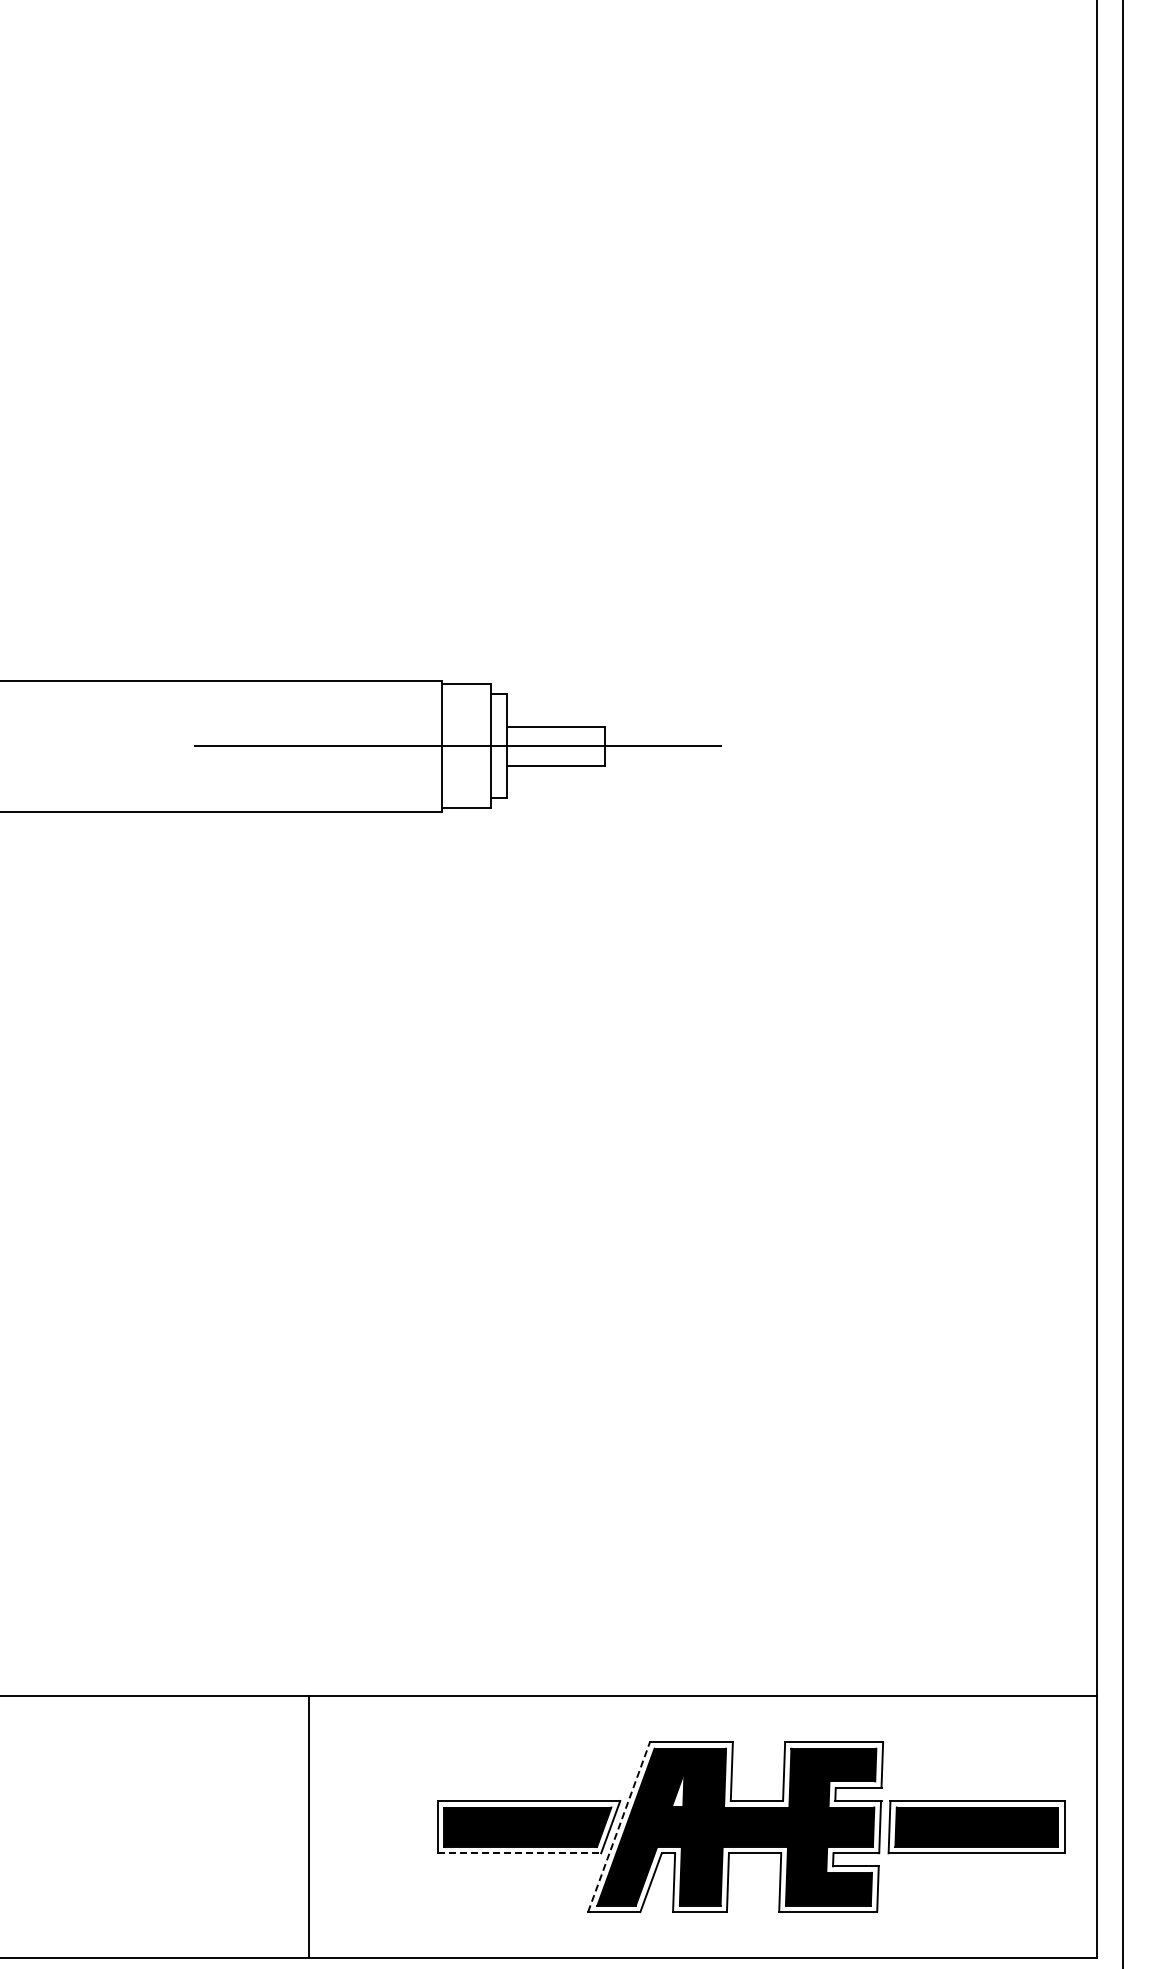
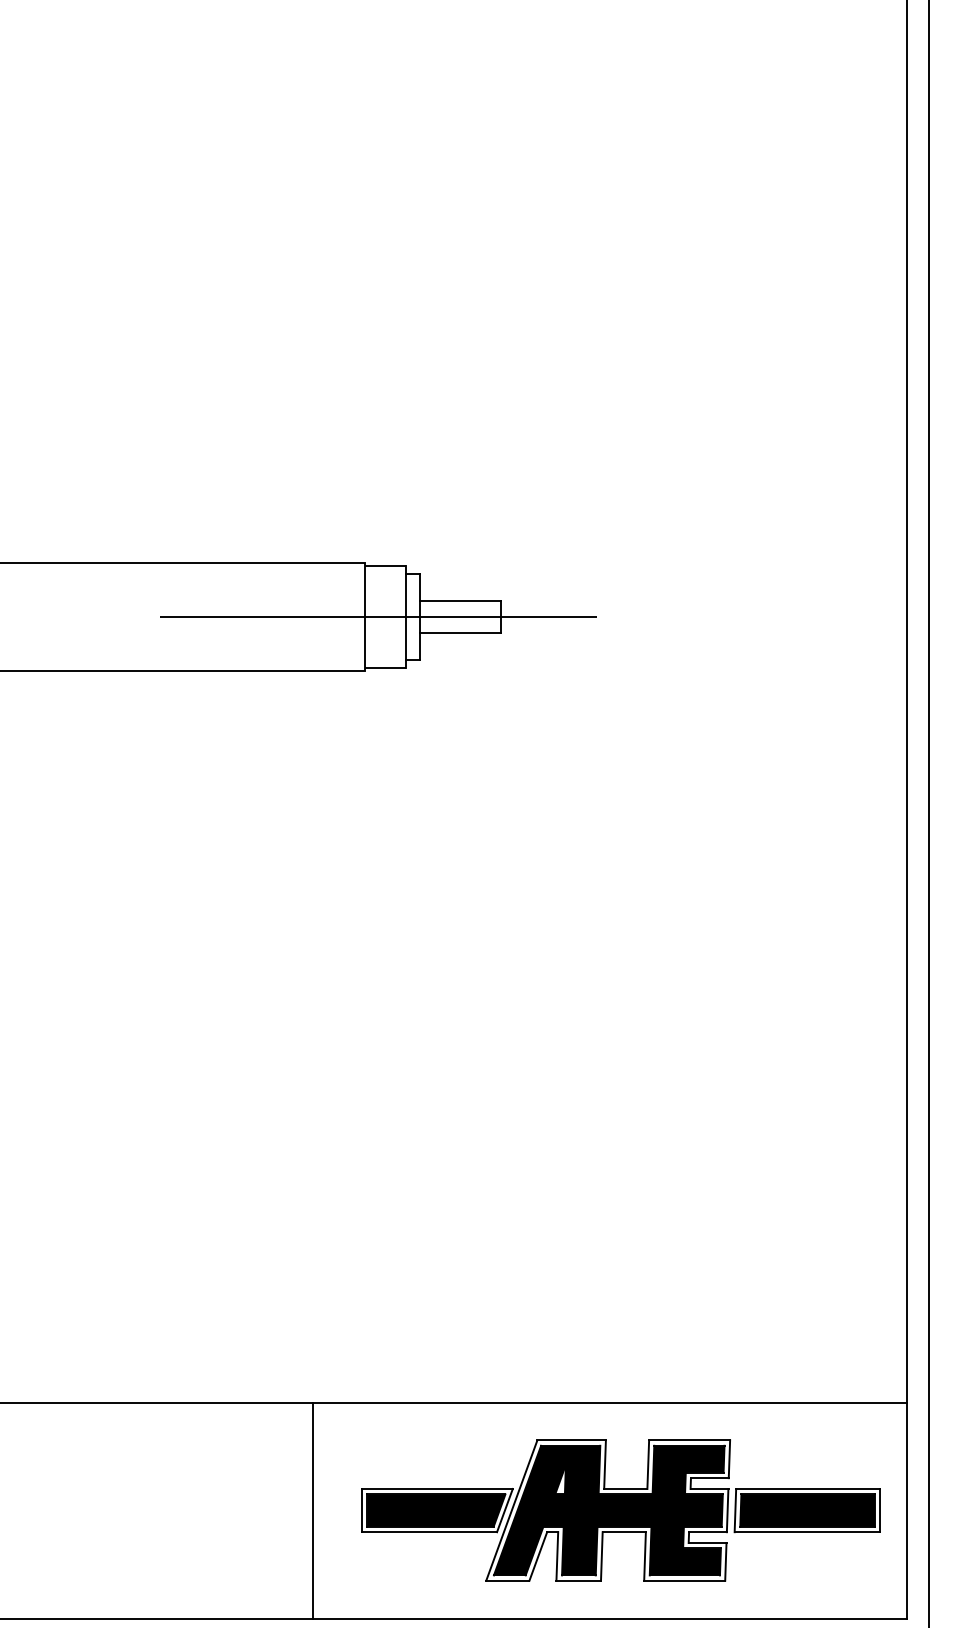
line: (309, 1826) -> (312, 1510), moved
line: (619, 1826) -> (512, 1510), dashed -> solid
line: (519, 1853) -> (429, 1532), dashed -> solid

